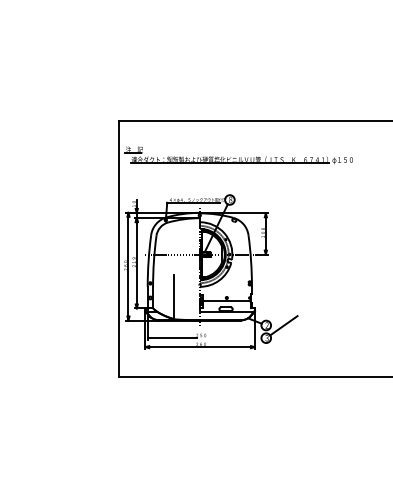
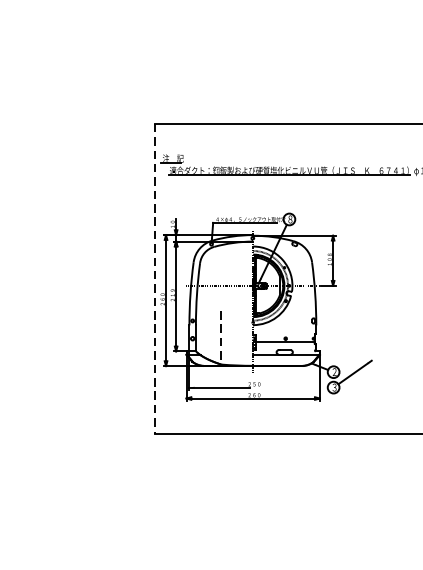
line: (119, 248) -> (155, 278), solid -> dashed
line: (173, 297) -> (220, 338), solid -> dashed

